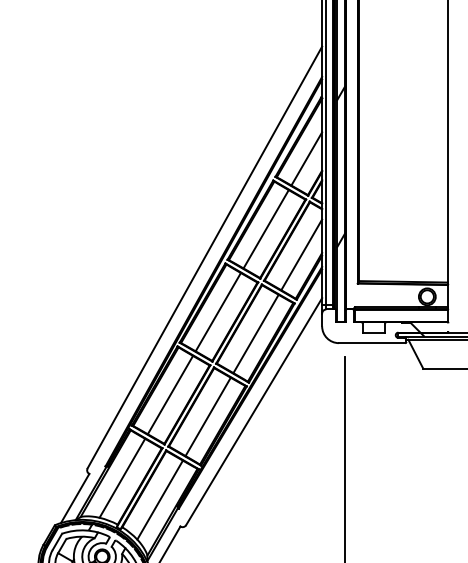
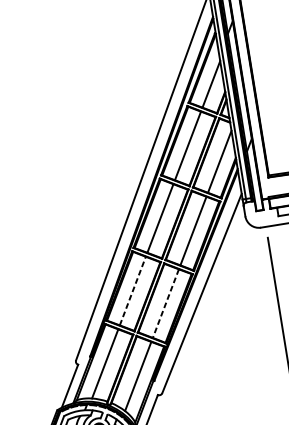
line: (170, 394) -> (132, 290), solid -> dashed
line: (207, 417) -> (165, 304), solid -> dashed

